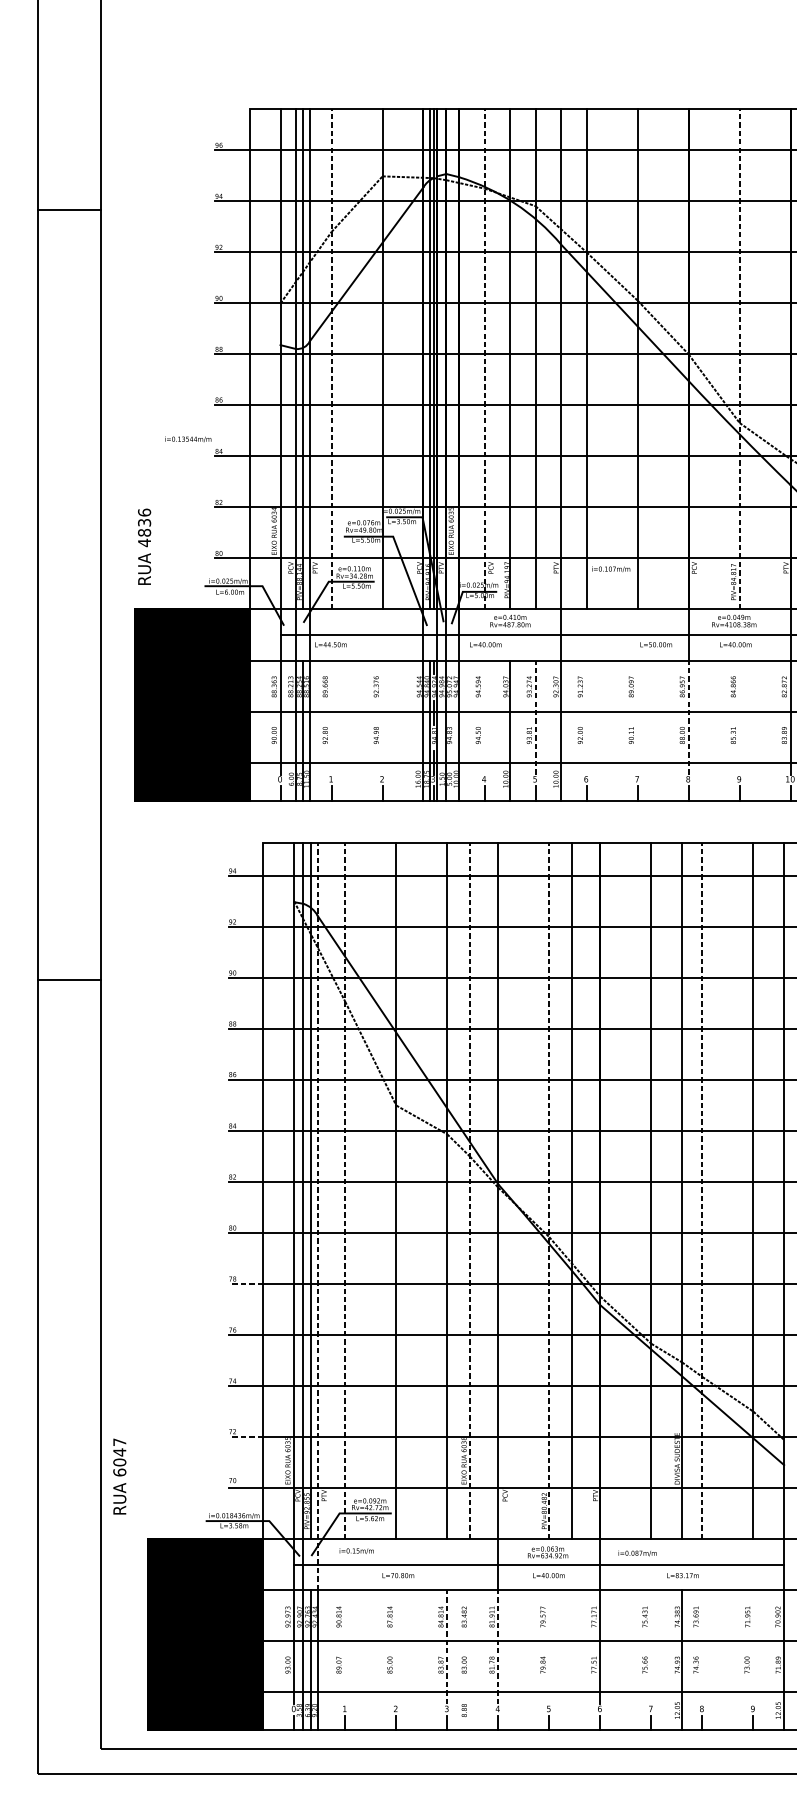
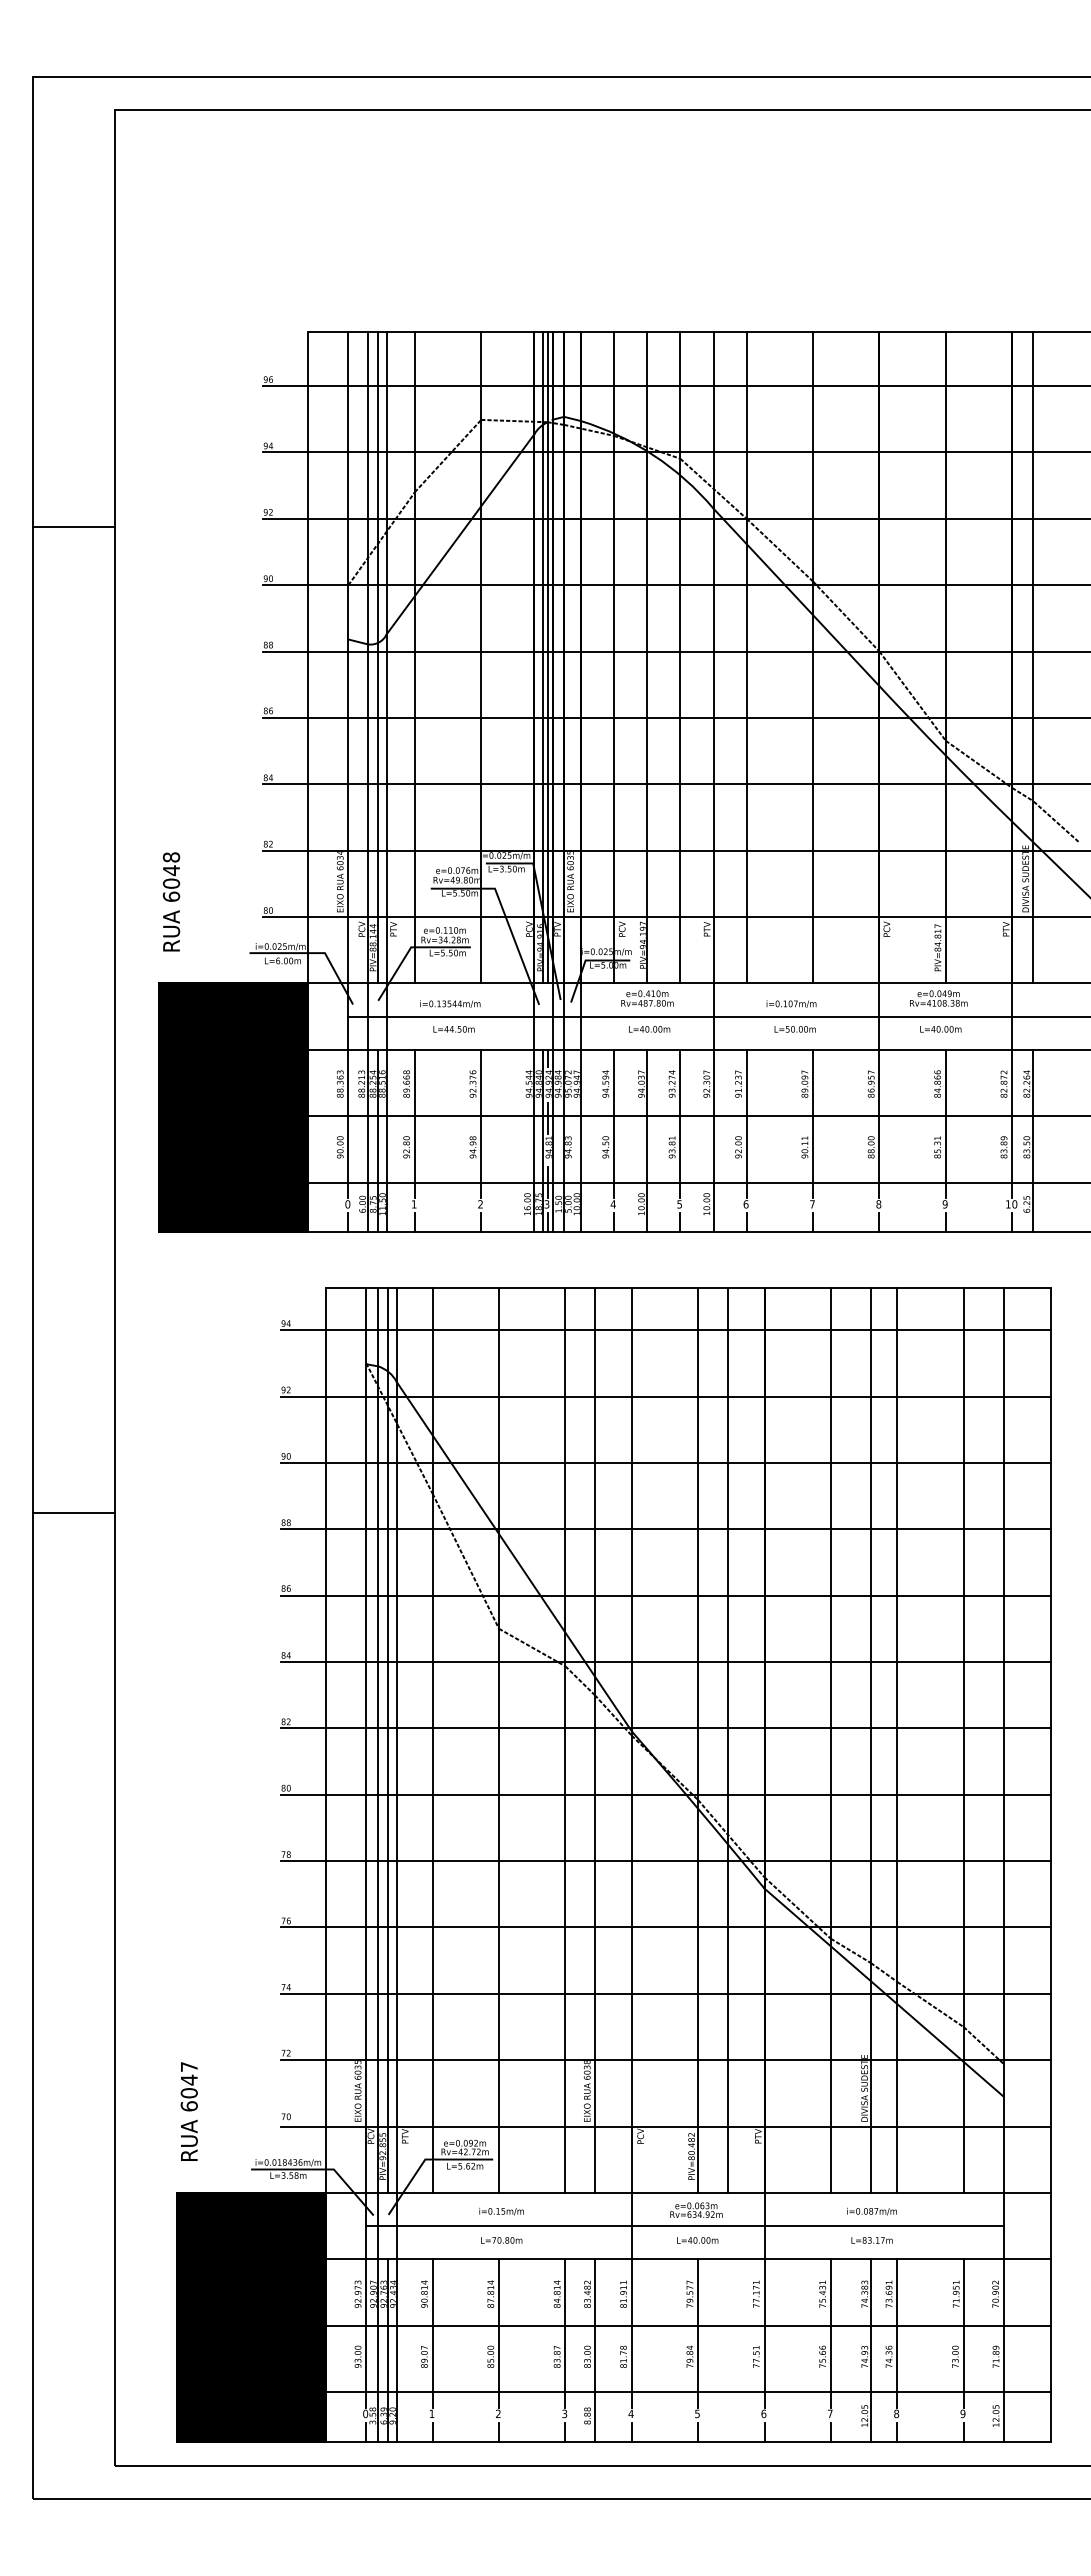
line: (69, 209) -> (73, 527), moved
line: (331, 358) -> (414, 657), dashed -> solid
line: (484, 358) -> (613, 657), dashed -> solid
line: (739, 358) -> (945, 657), dashed -> solid
text: (188, 438) -> (450, 1003), moved
text: (144, 528) -> (171, 877), 4836 -> 6048
text: (611, 568) -> (791, 1003), moved
text: (330, 644) -> (453, 1029), moved
text: (485, 644) -> (649, 1029), moved
text: (655, 644) -> (794, 1029), moved
line: (331, 717) -> (414, 1123), added
line: (382, 717) -> (481, 1123), added
line: (484, 717) -> (613, 1123), added
line: (535, 717) -> (680, 1123), dashed -> solid
line: (586, 717) -> (746, 1123), added
line: (637, 717) -> (813, 1123), added
line: (688, 717) -> (879, 1123), dashed -> solid
line: (739, 717) -> (945, 1123), added
line: (69, 980) -> (73, 1513), moved
line: (345, 1191) -> (432, 1740), dashed -> solid
line: (469, 1191) -> (594, 1740), dashed -> solid
line: (549, 1191) -> (698, 1740), dashed -> solid
line: (702, 1191) -> (897, 1740), dashed -> solid
line: (317, 1216) -> (396, 1773), dashed -> solid
line: (245, 1284) -> (302, 1861), dashed -> solid
line: (245, 1437) -> (302, 2060), dashed -> solid
text: (119, 1476) -> (188, 2111), moved
text: (356, 1551) -> (501, 2211), moved
text: (637, 1553) -> (871, 2211), moved
line: (345, 1647) -> (432, 2333), added
line: (396, 1647) -> (499, 2333), added
line: (447, 1647) -> (565, 2333), dashed -> solid
line: (498, 1647) -> (631, 2333), dashed -> solid
line: (549, 1647) -> (698, 2333), added
line: (651, 1647) -> (830, 2333), added
line: (702, 1647) -> (897, 2333), added
line: (753, 1647) -> (963, 2333), added
line: (469, 1660) -> (594, 2350), added

